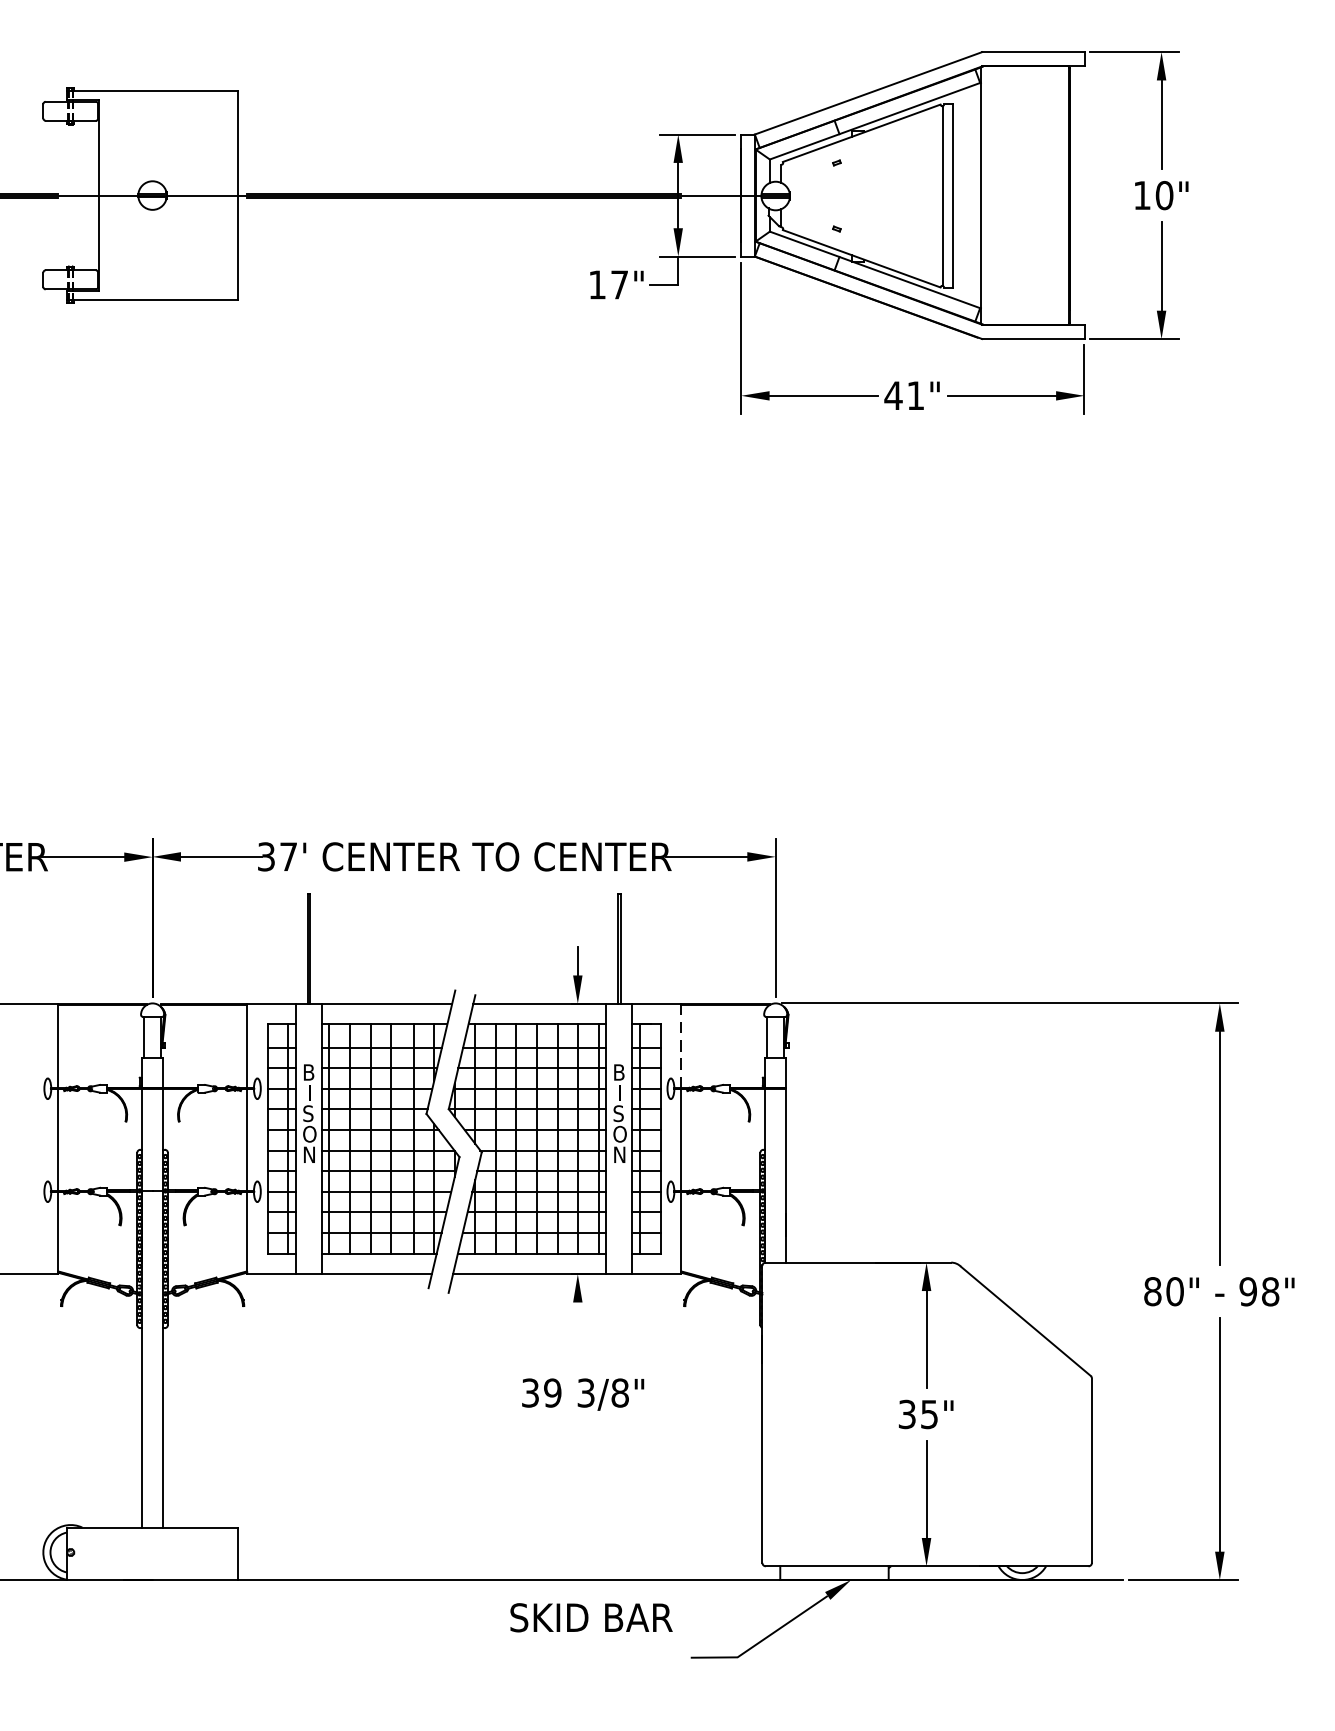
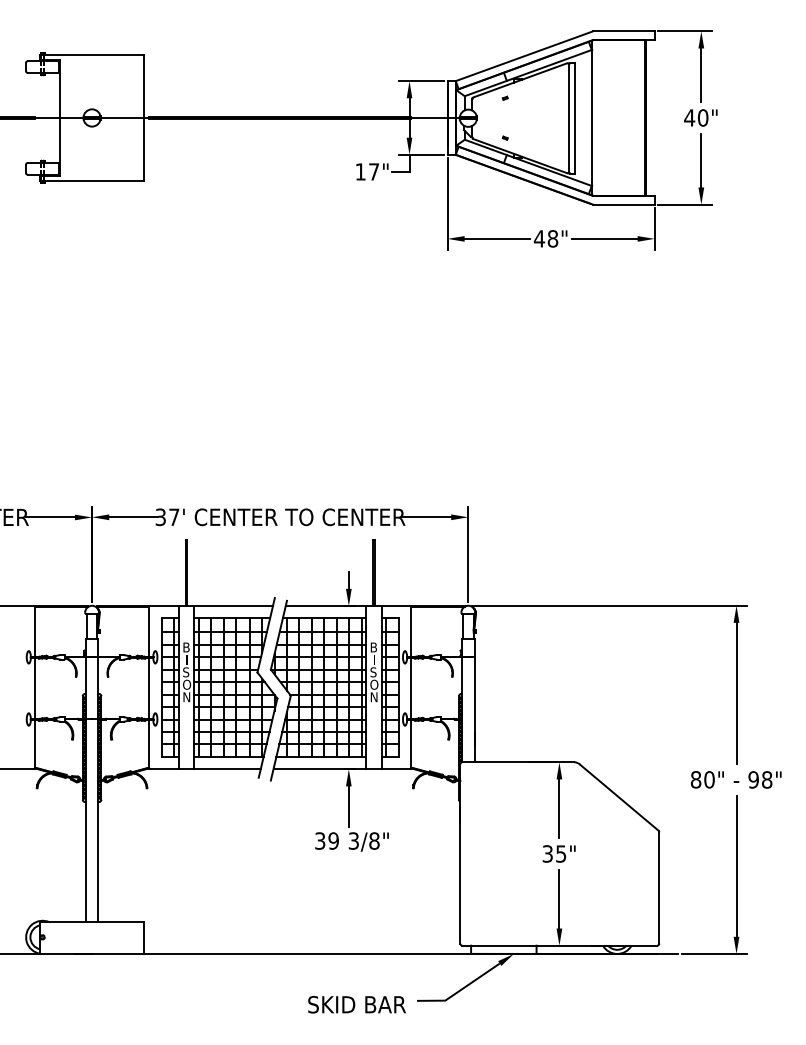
text: (1141, 194) -> (689, 117), 10" -> 40"
text: (915, 395) -> (552, 238), 41" -> 48"
line: (681, 1044) -> (411, 630), dashed -> solid
line: (577, 1335) -> (348, 806), added
text: (590, 1617) -> (356, 1004), moved

